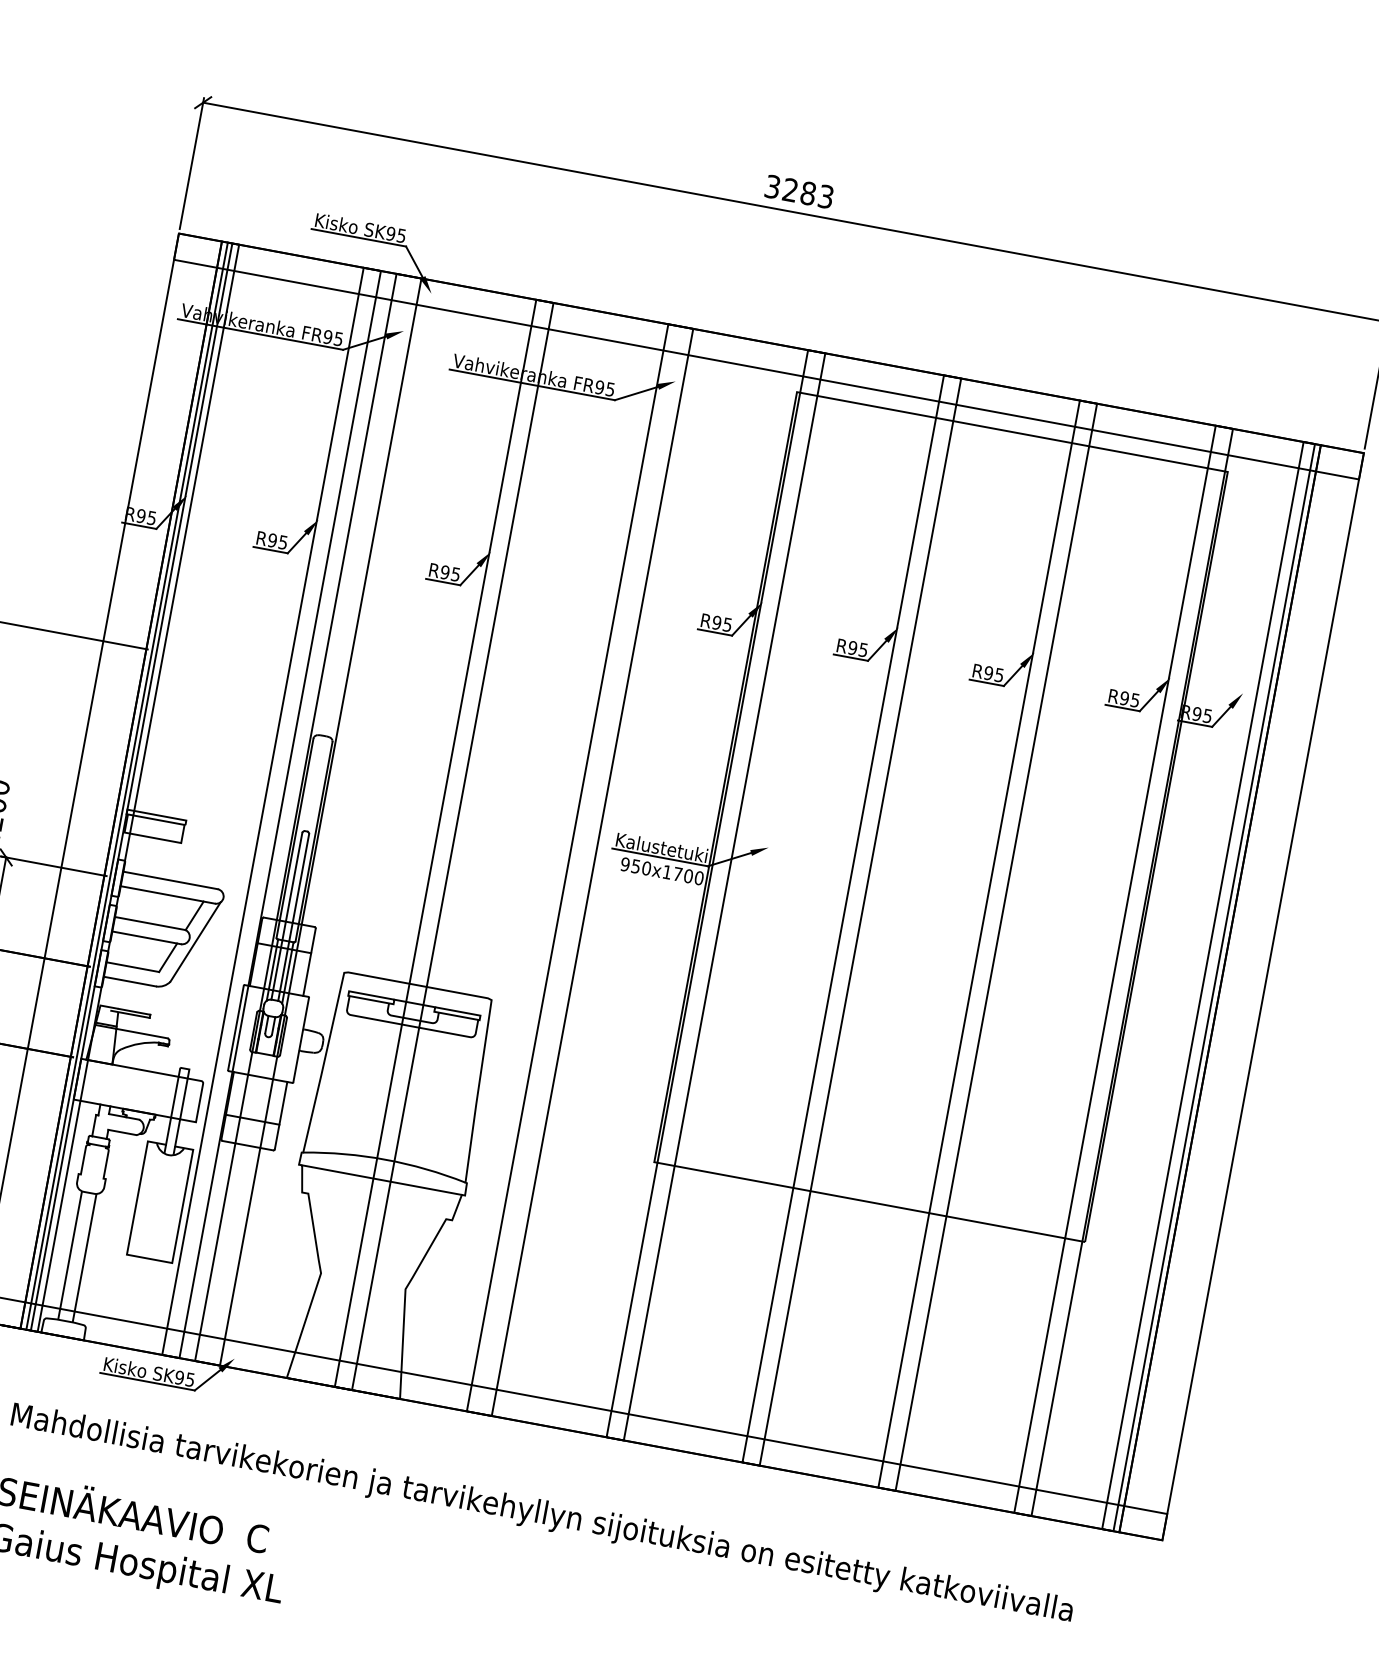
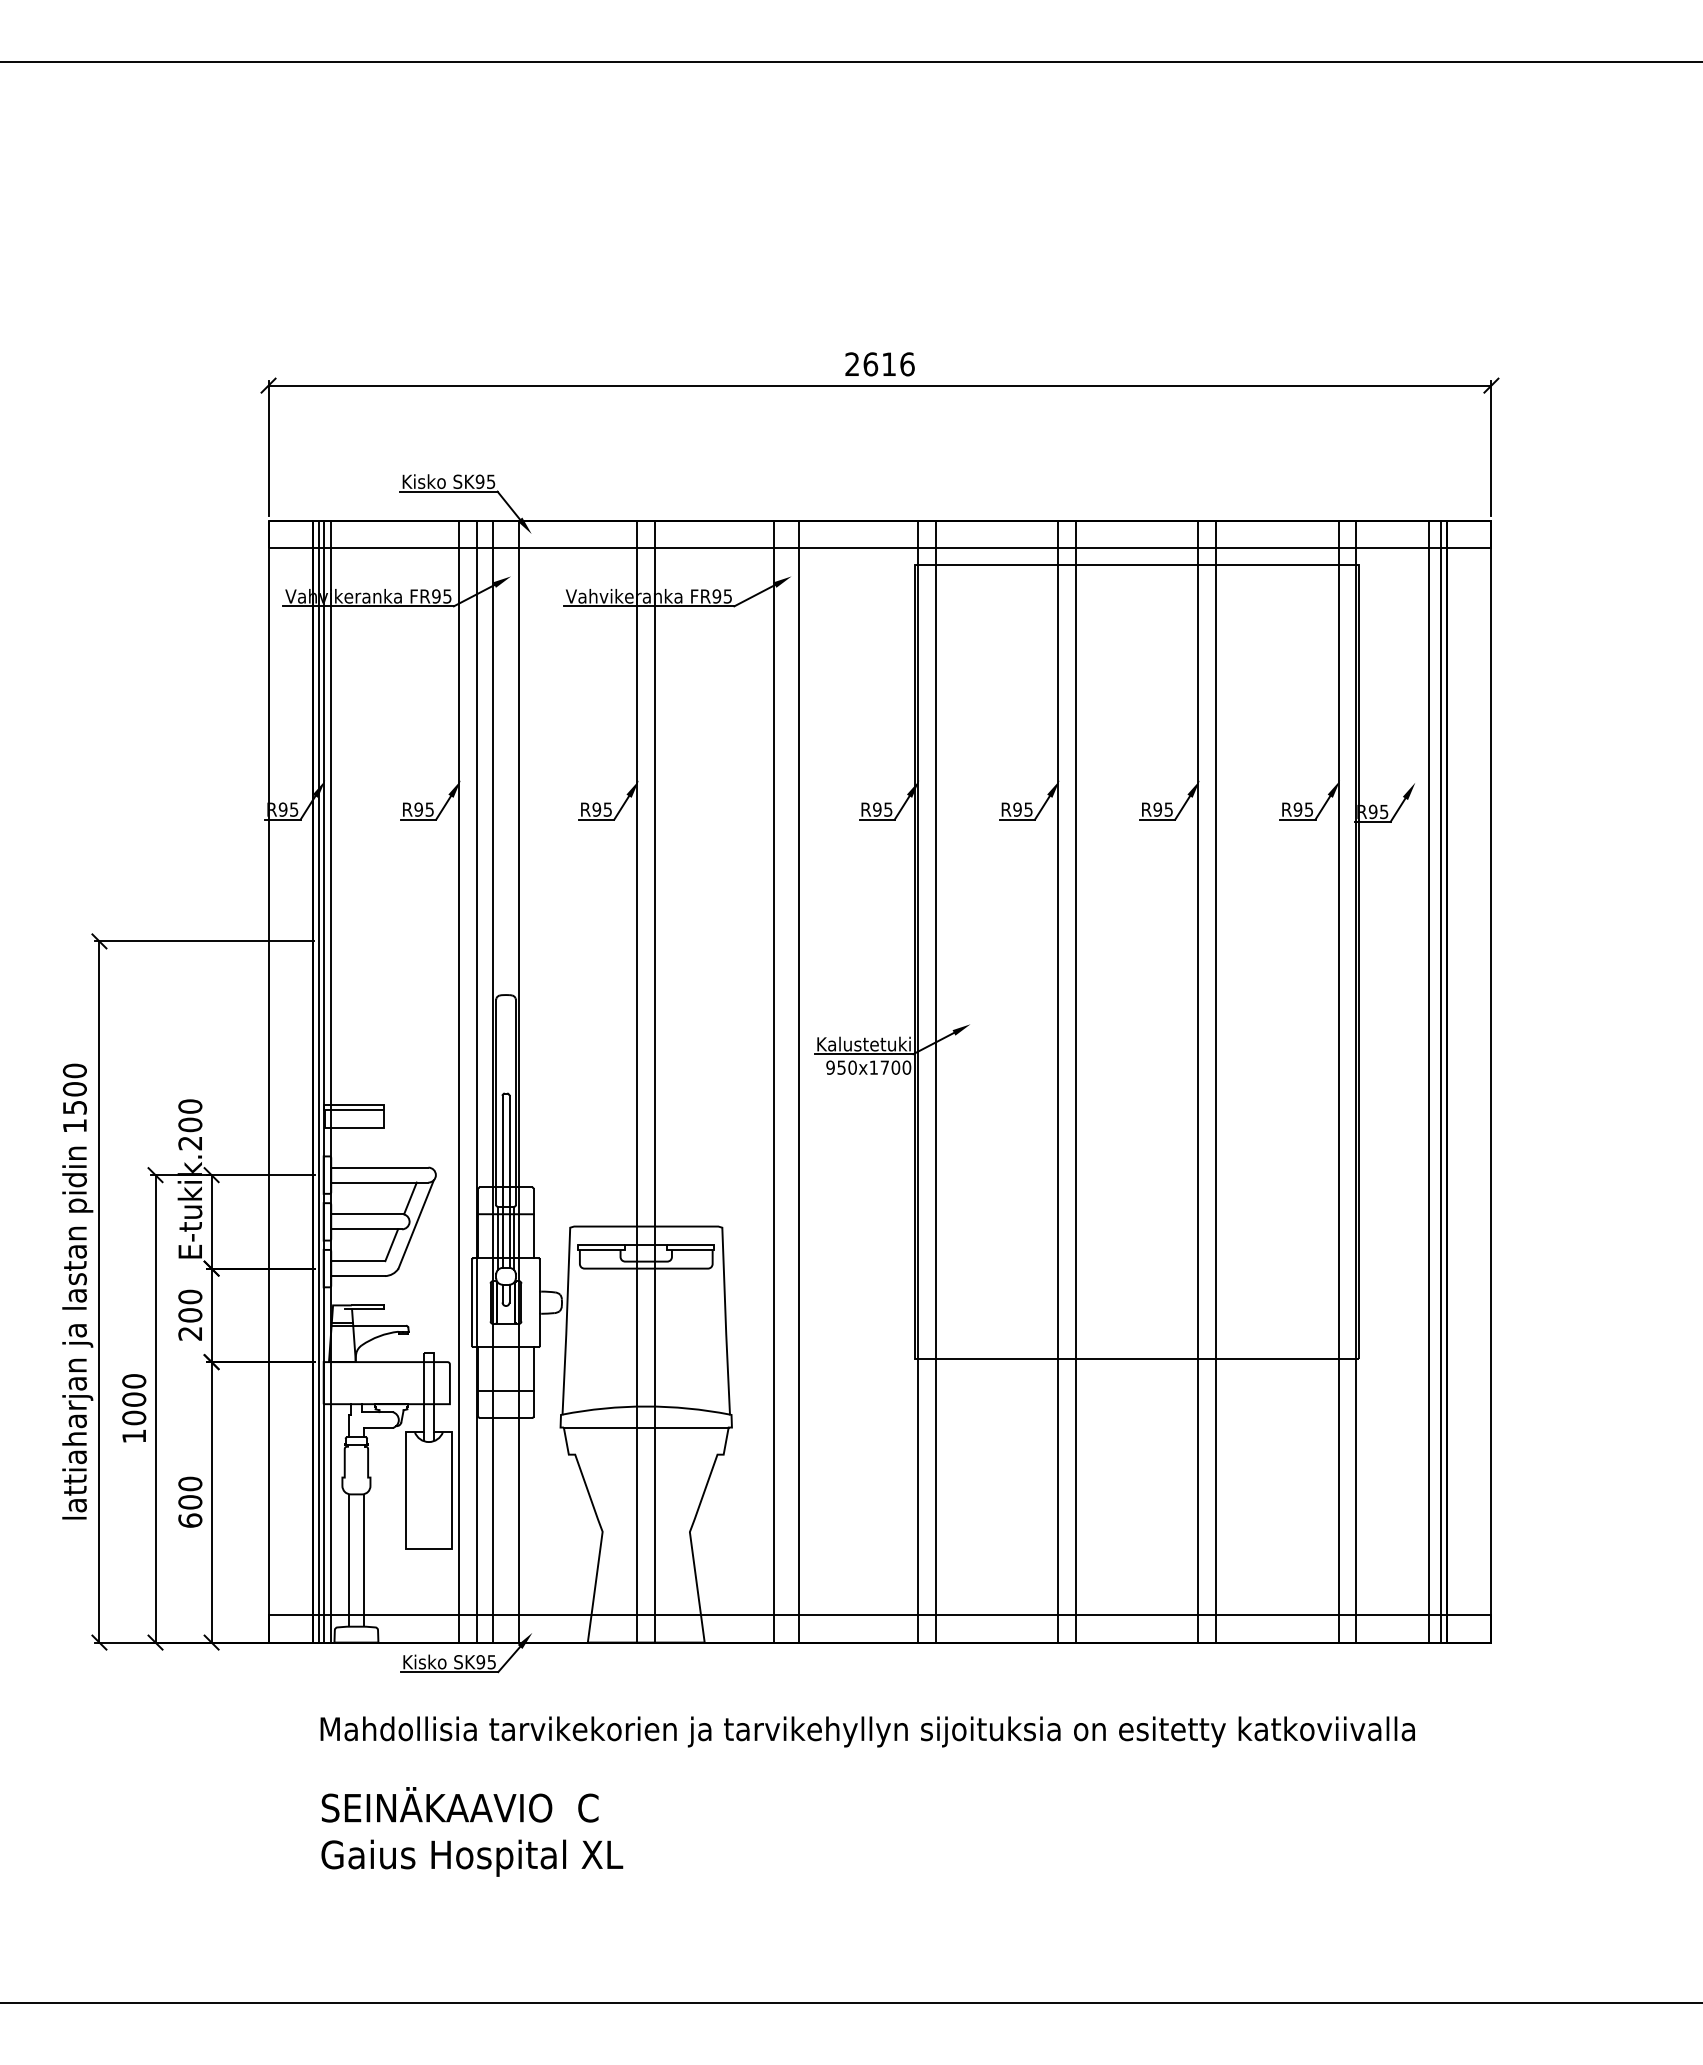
text: (798, 191) -> (879, 364), 3283 -> 2616

